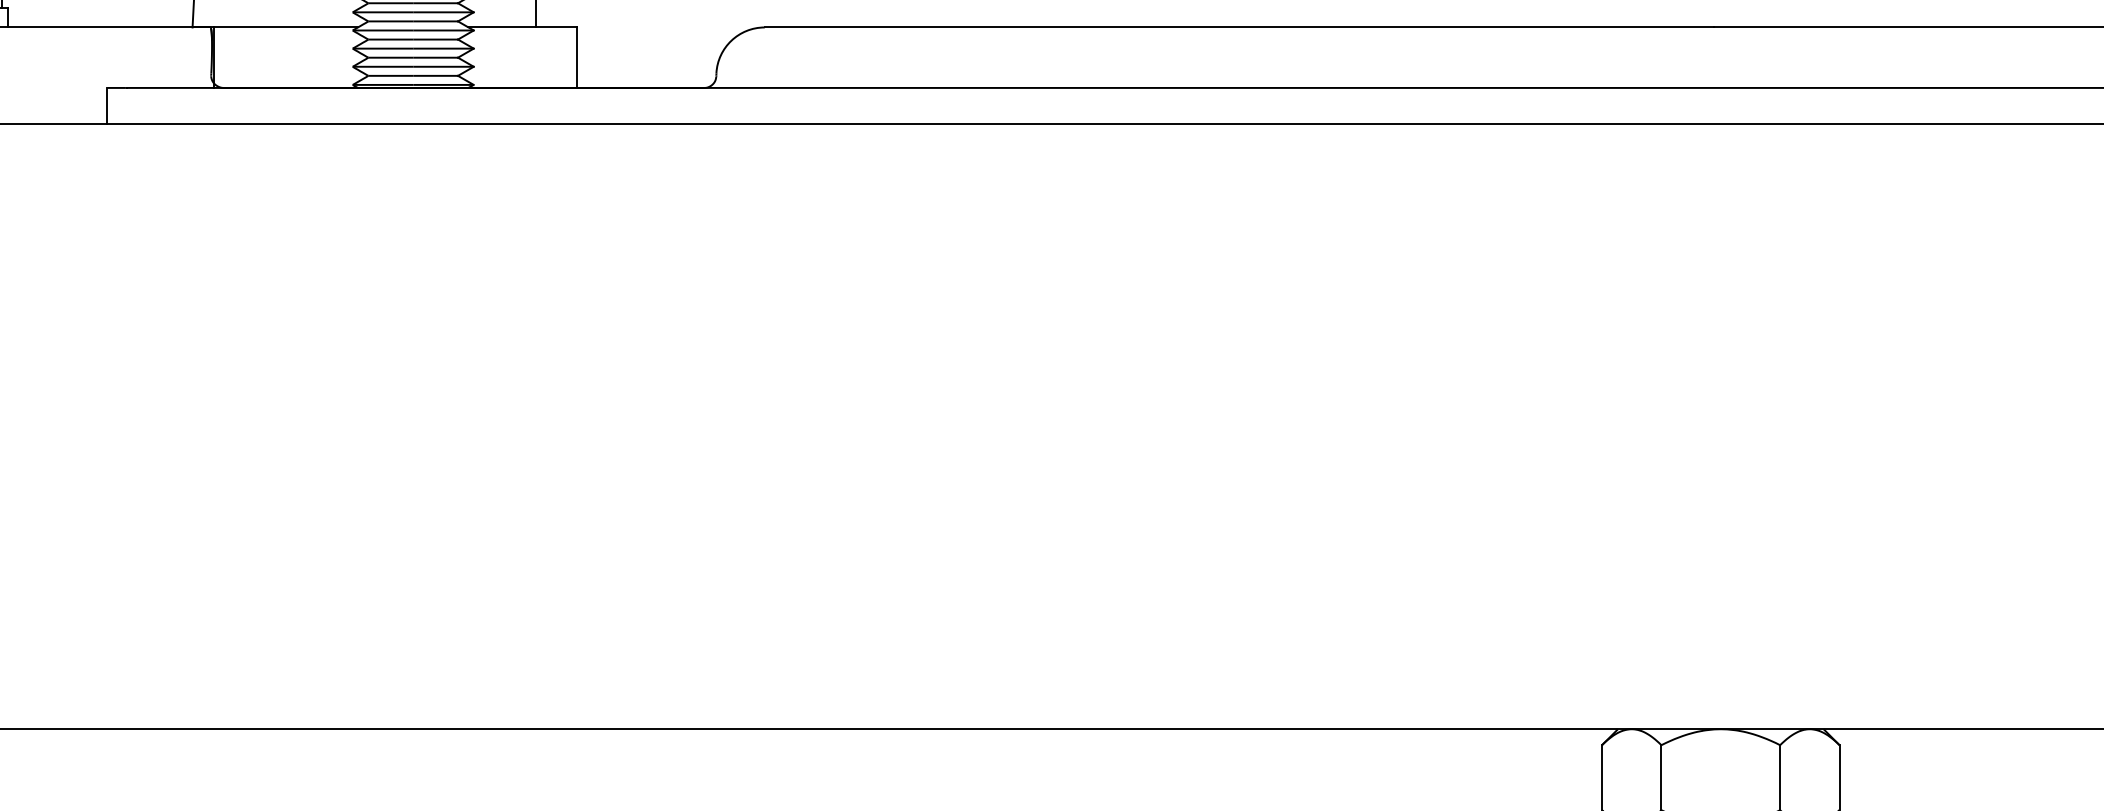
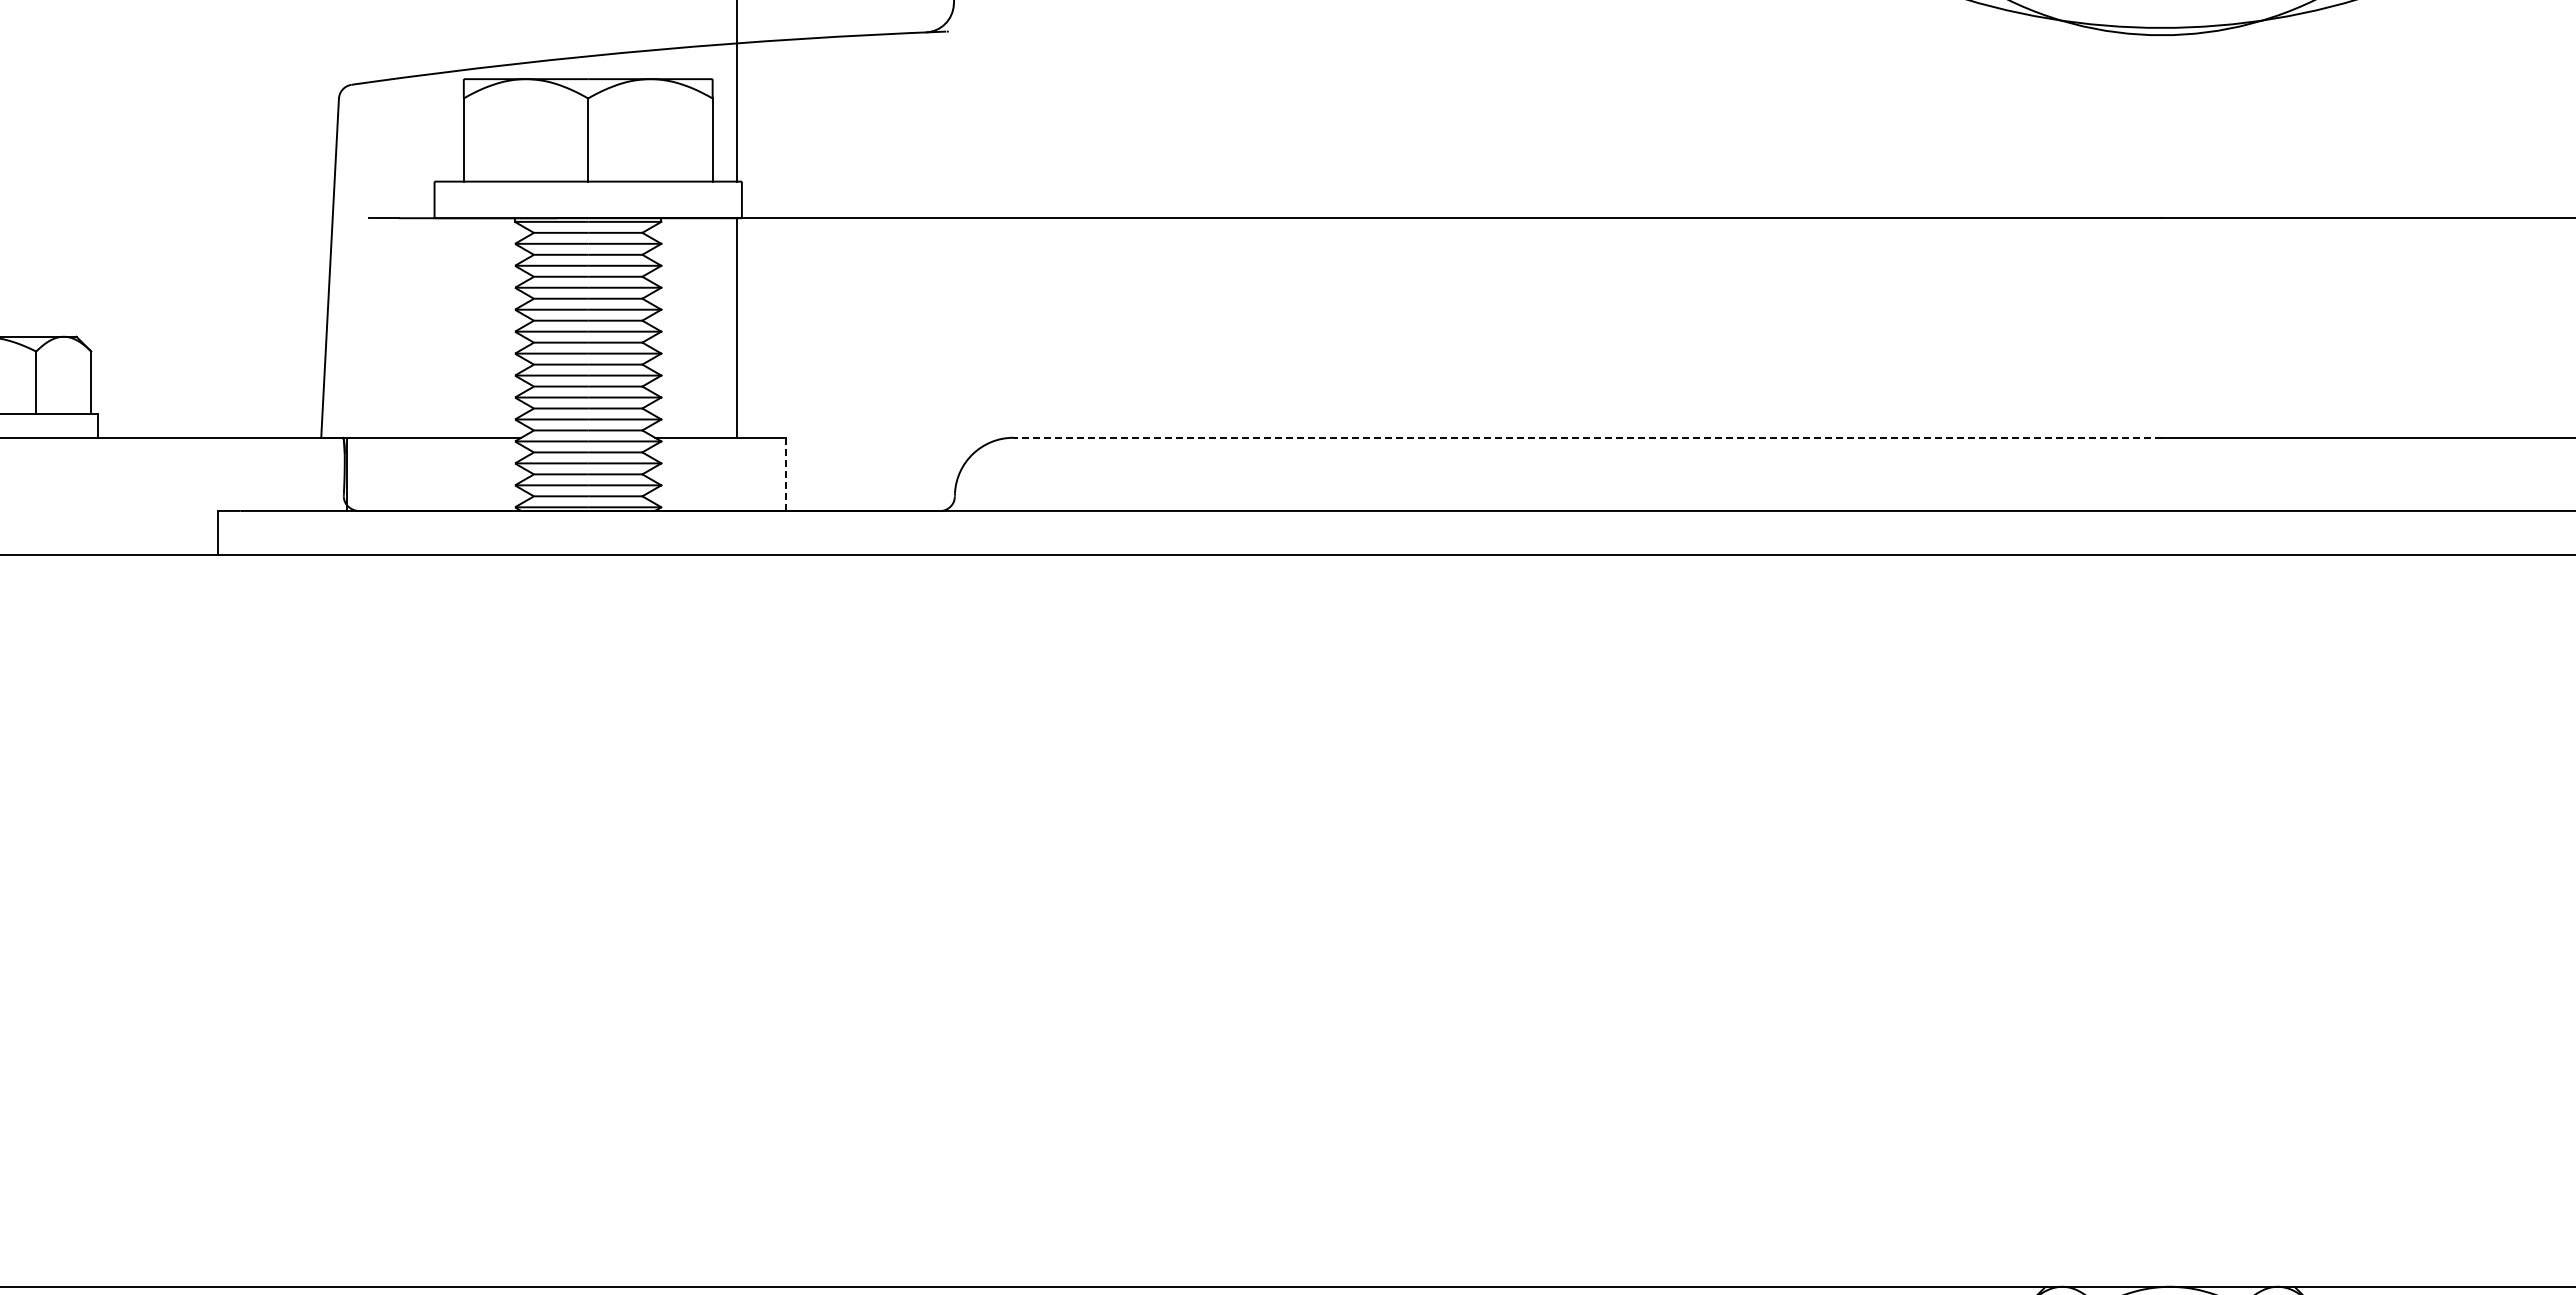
line: (1239, 27) -> (1587, 437), solid -> dashed
line: (577, 57) -> (786, 474), solid -> dashed

